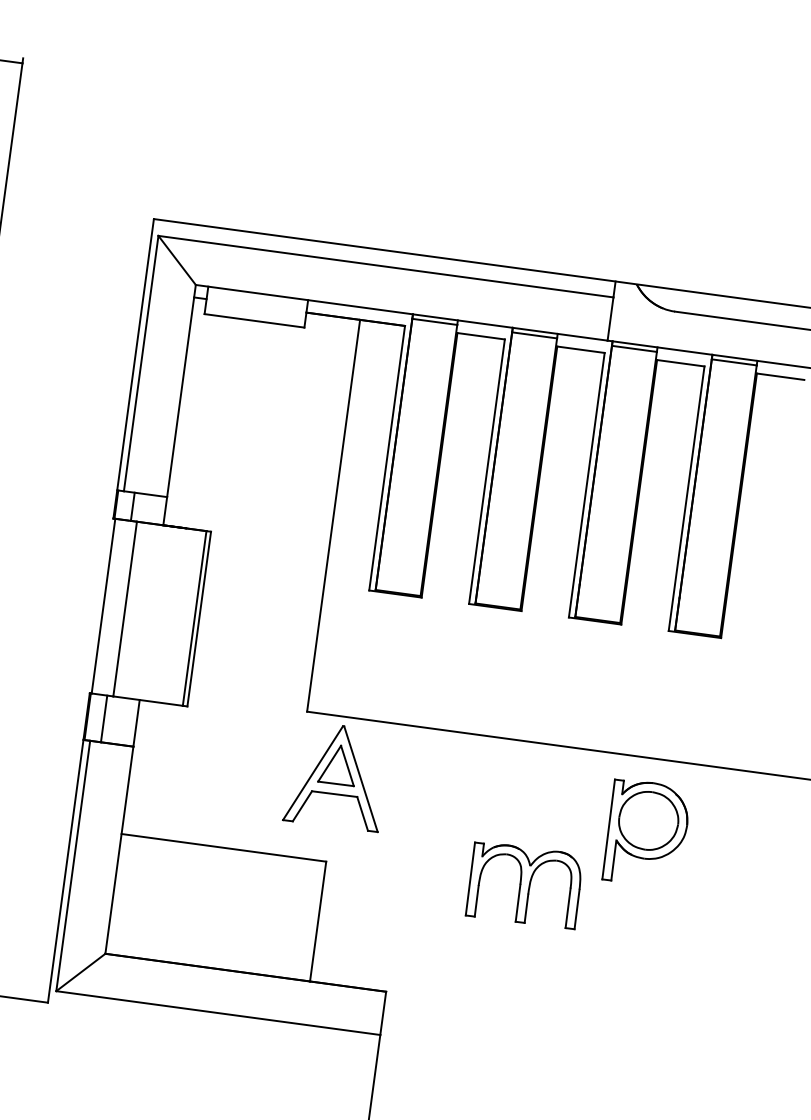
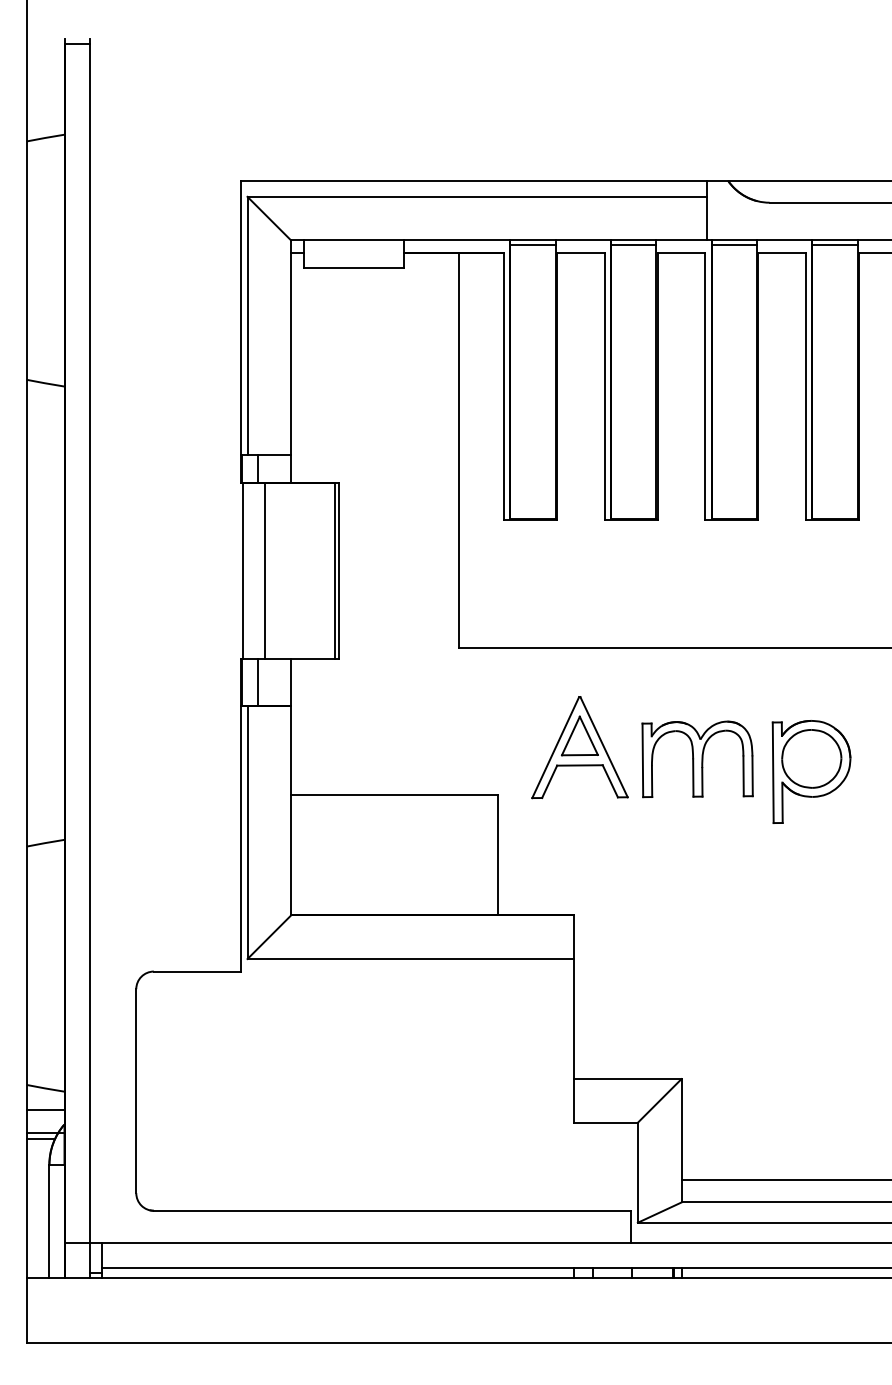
part: (336, 776) -> (579, 747), moved
part: (646, 833) -> (811, 771), moved
part: (524, 885) -> (697, 759), moved

